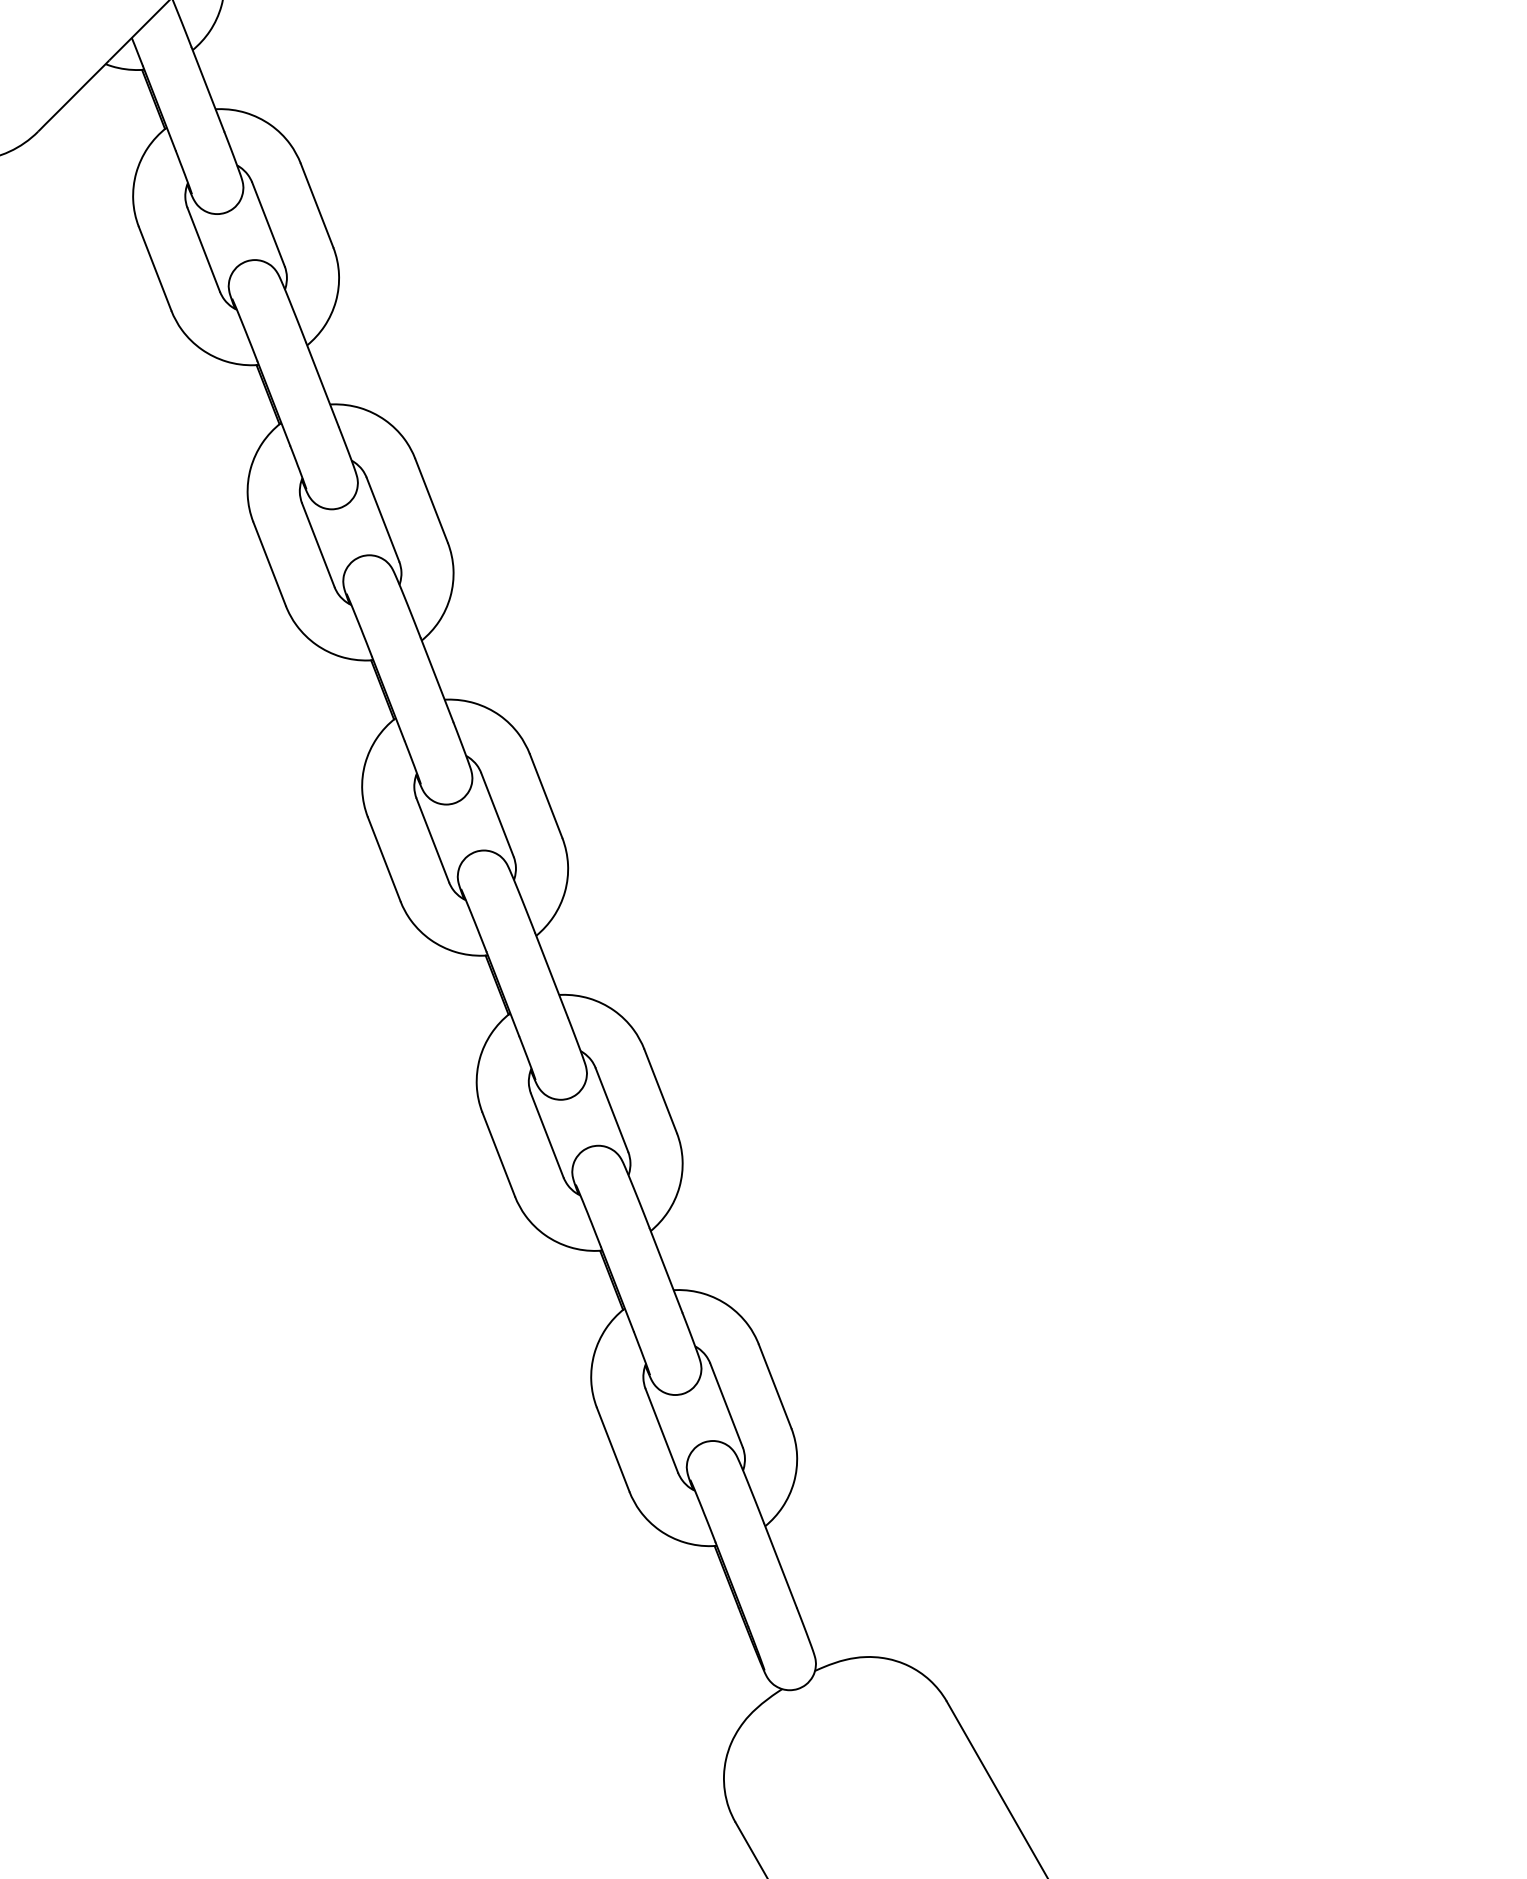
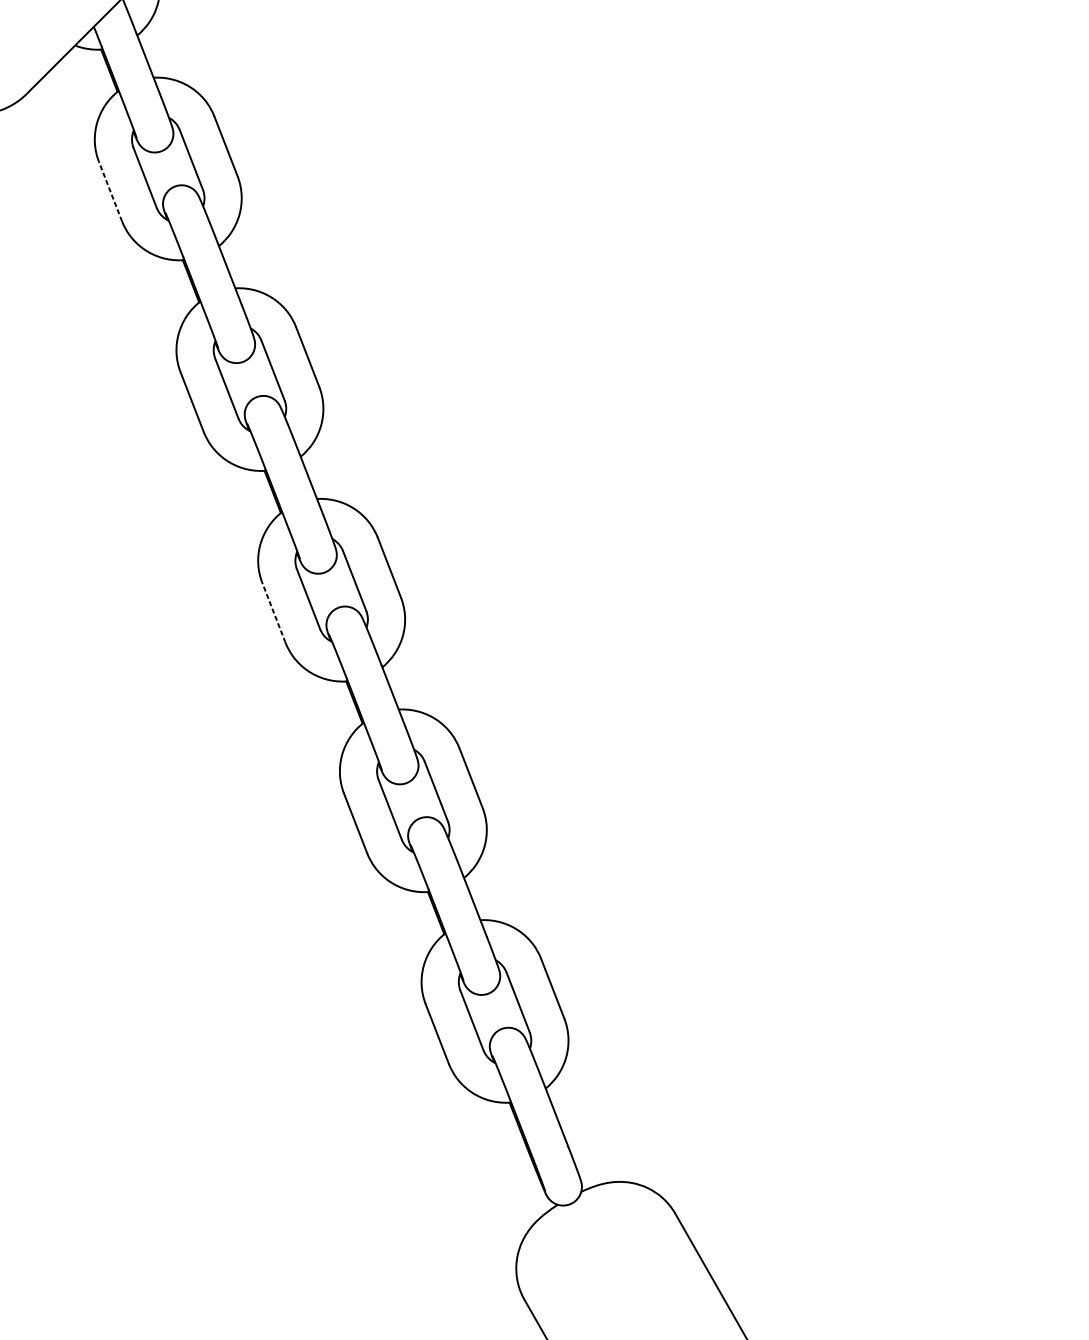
line: (155, 268) -> (110, 191), solid -> dashed
line: (384, 859) -> (274, 612), solid -> dashed

